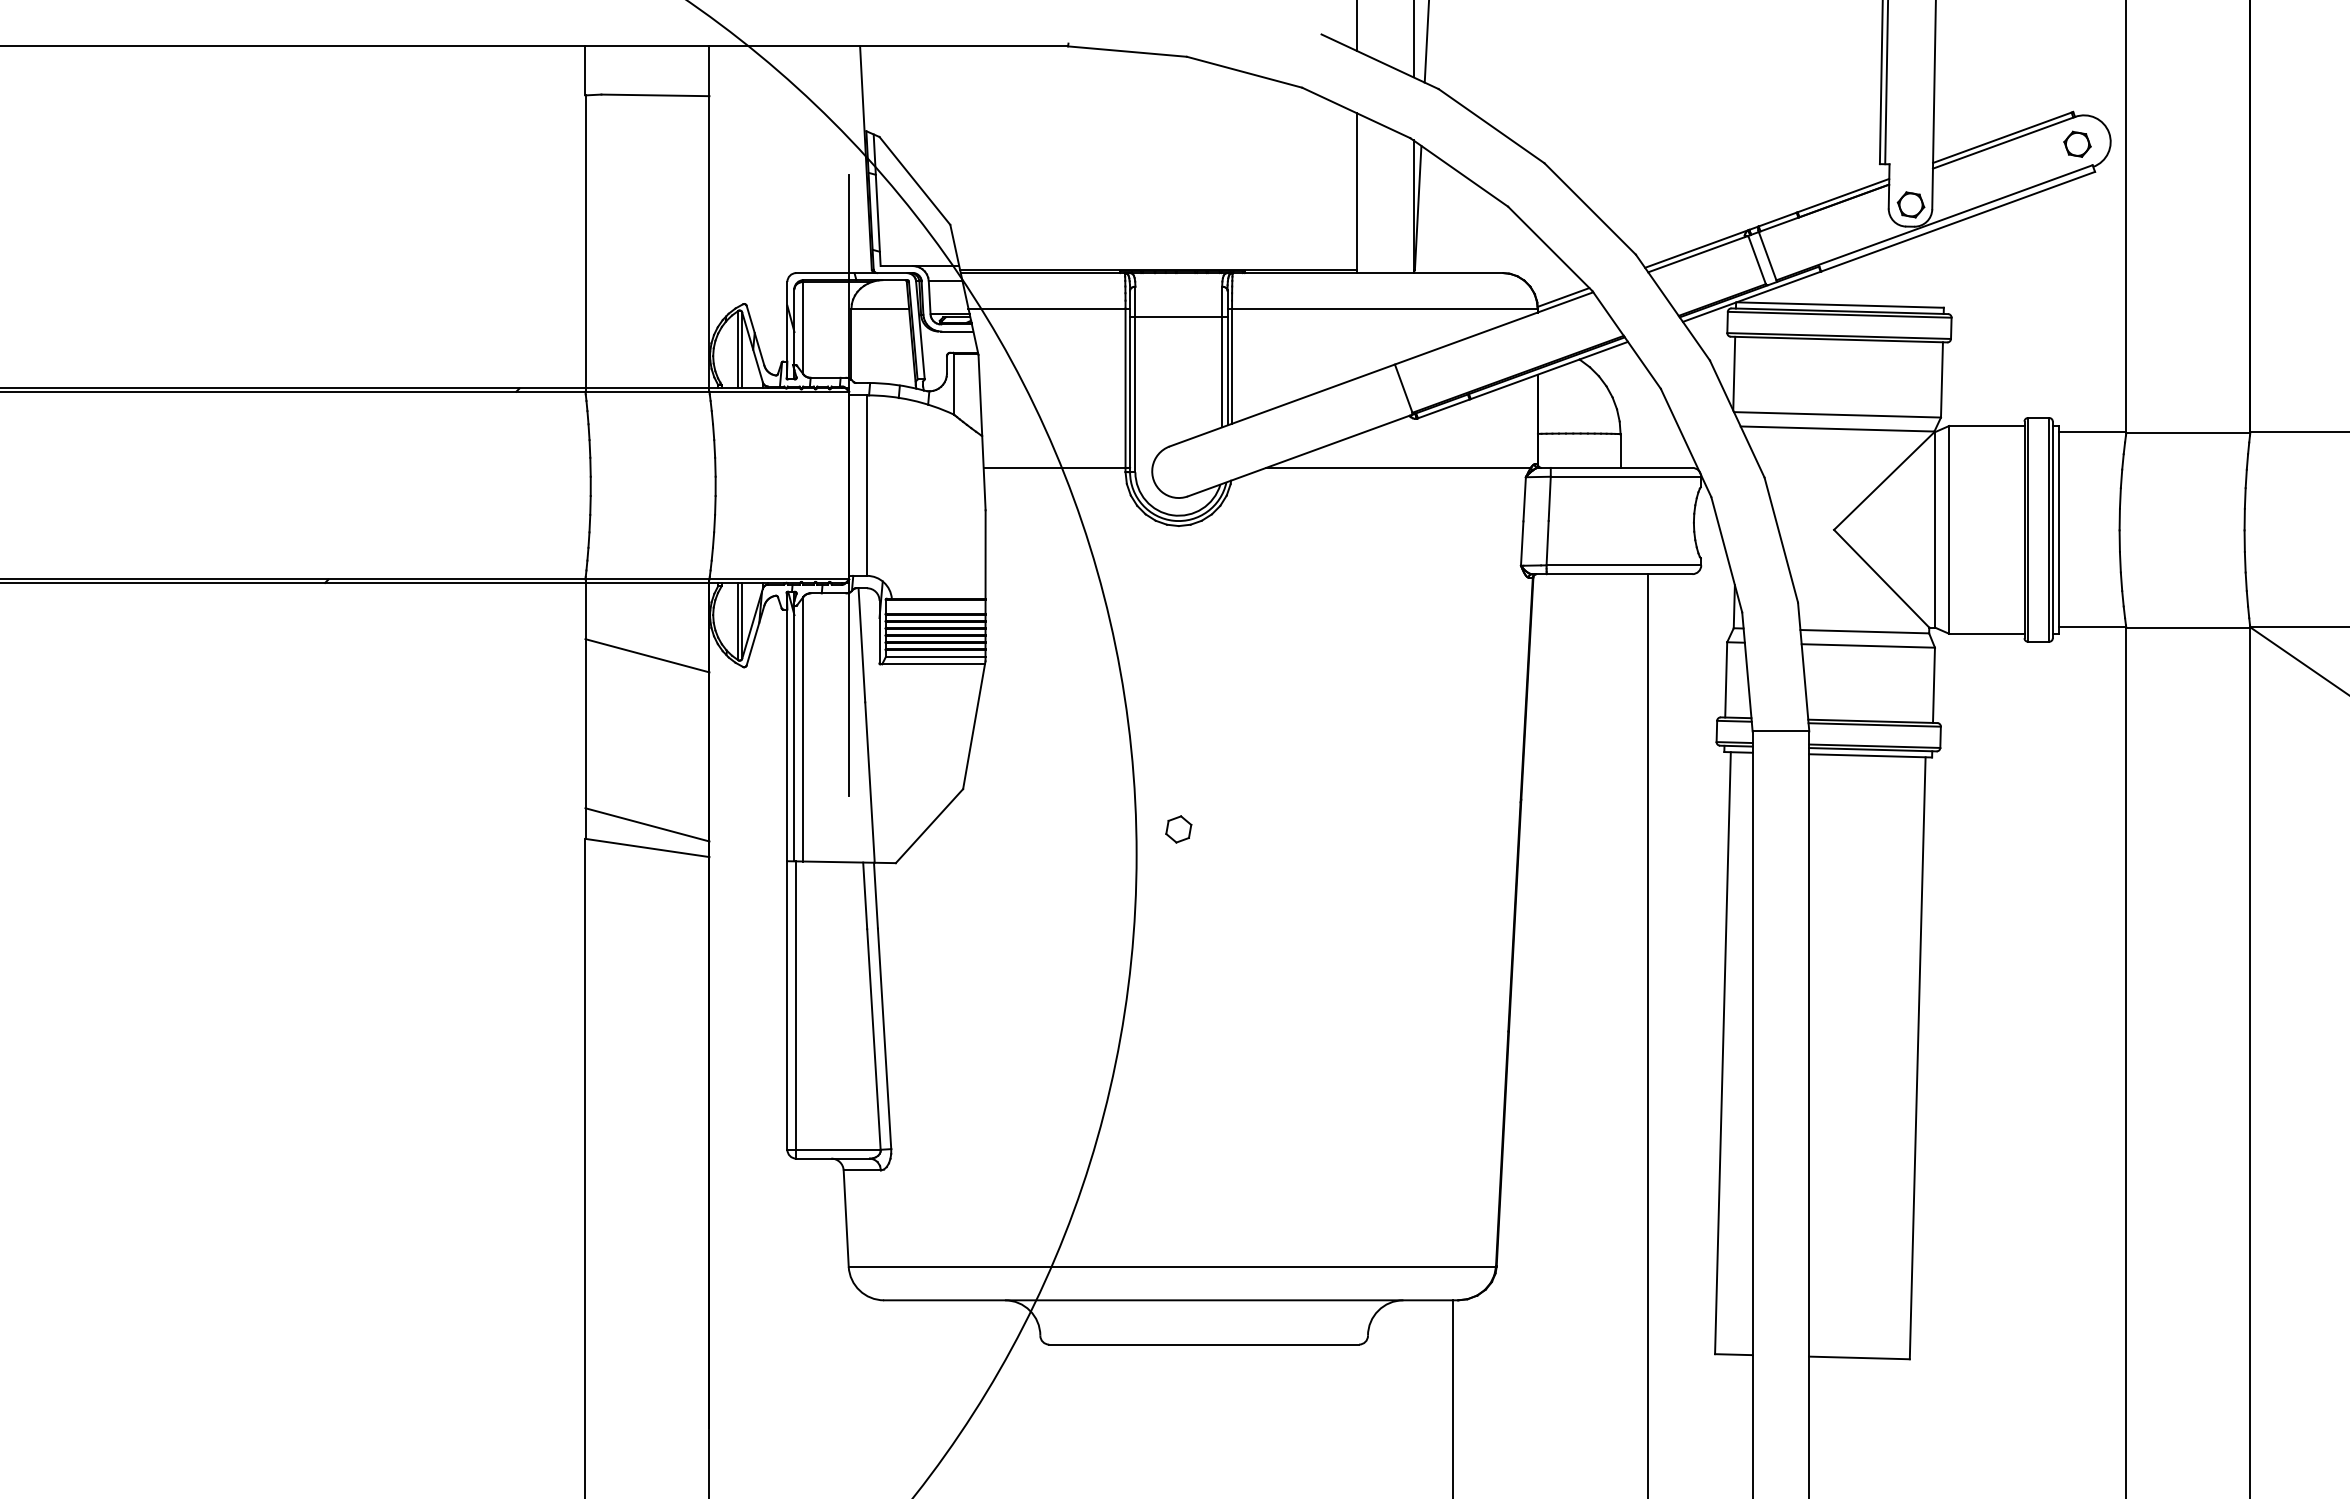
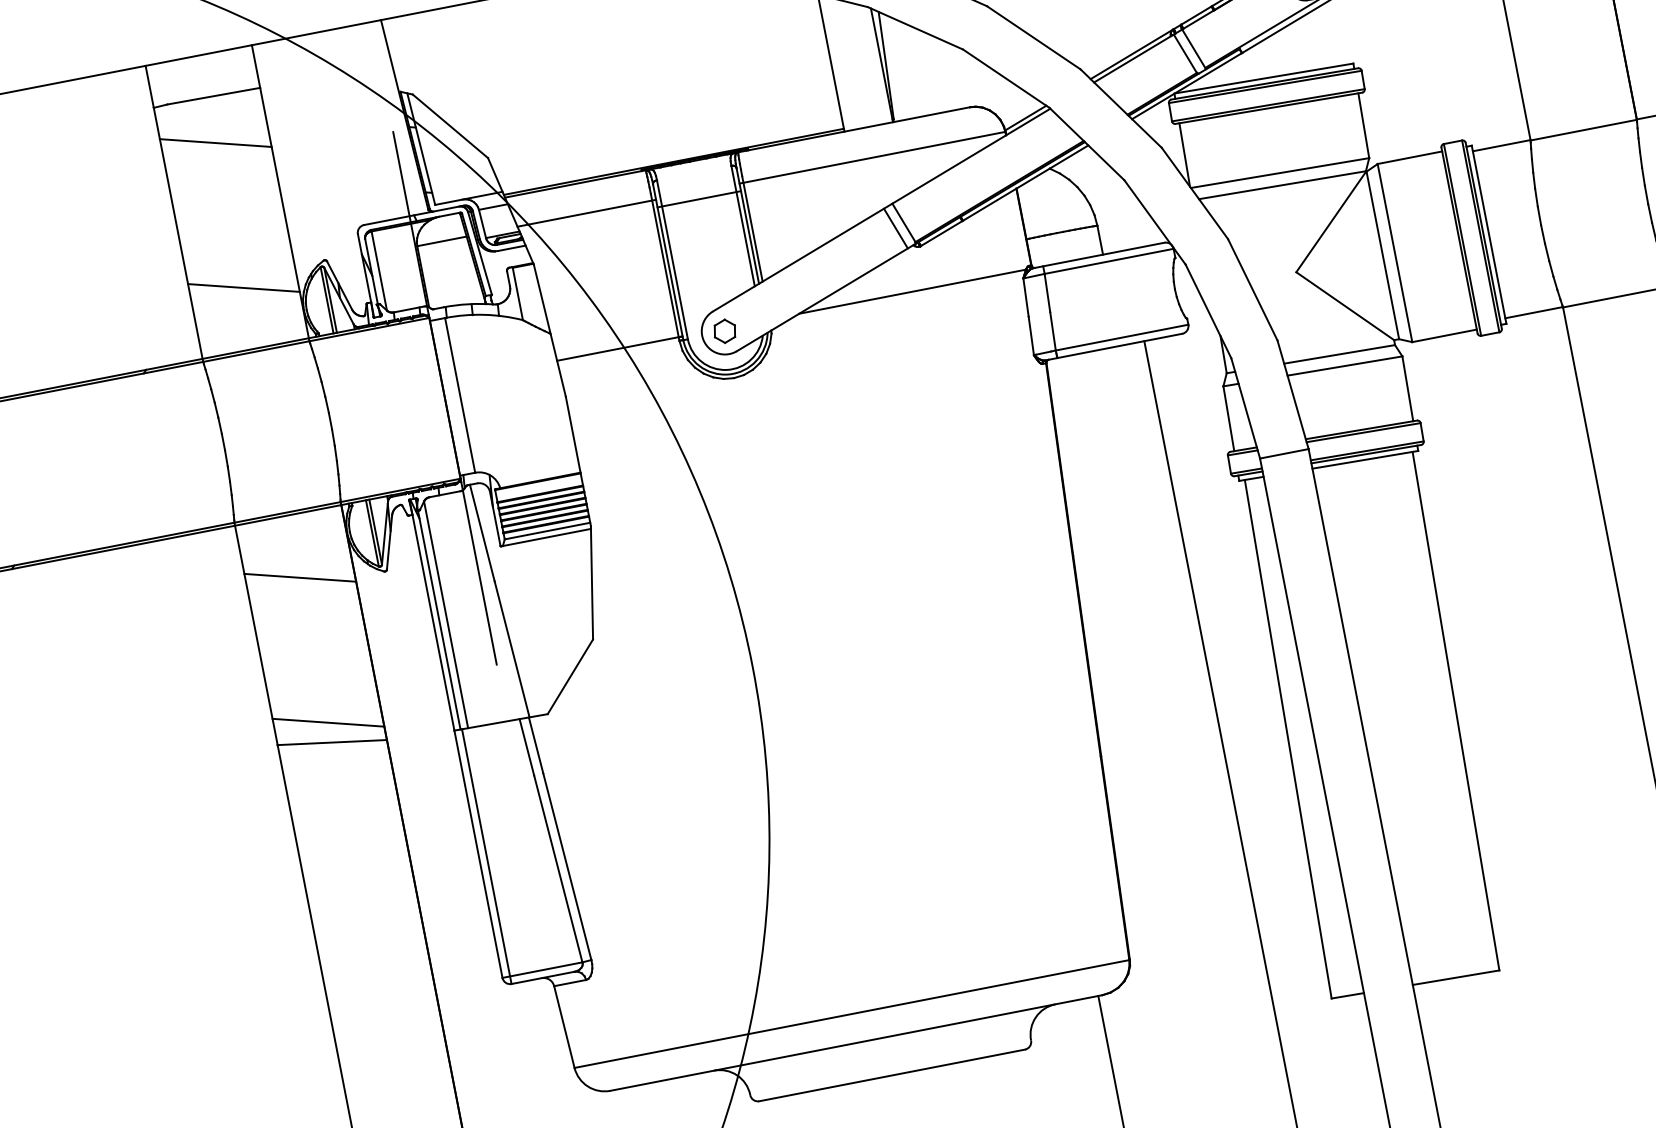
line: (647, 148) -> (215, 143), added
line: (647, 317) -> (243, 287), added
line: (1393, 393) -> (895, 228), added
part: (1178, 829) -> (724, 331), moved

